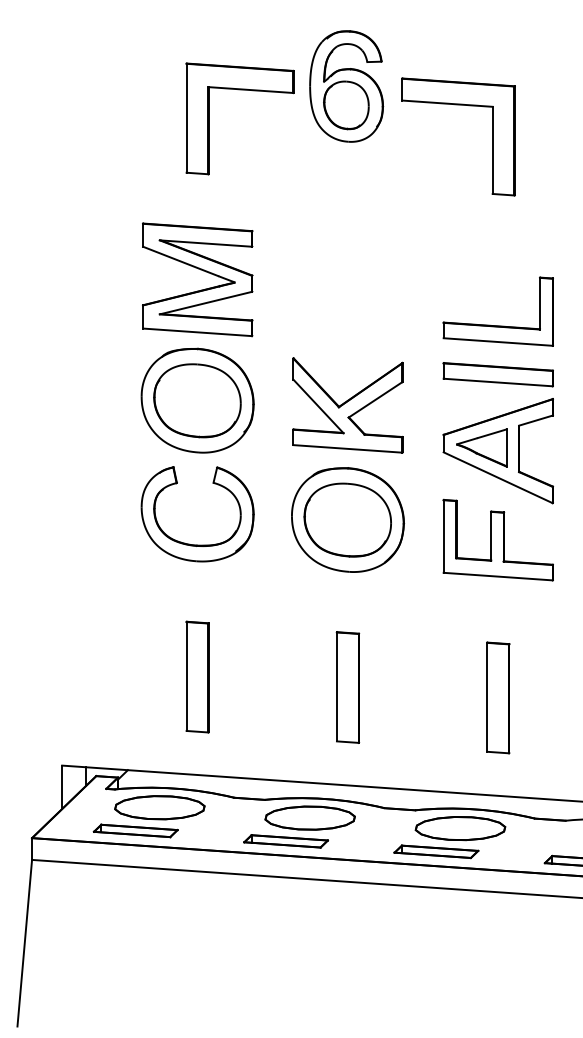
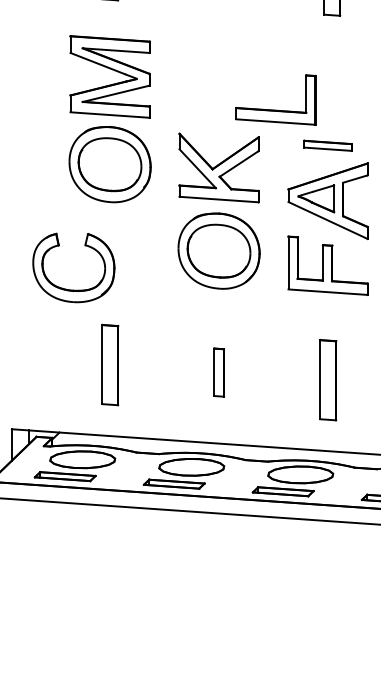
part: (497, 325) -> (275, 110), moved
part: (497, 374) -> (327, 145), size x0.6
part: (197, 544) -> (73, 289), moved
part: (347, 687) -> (218, 372), size x0.6

